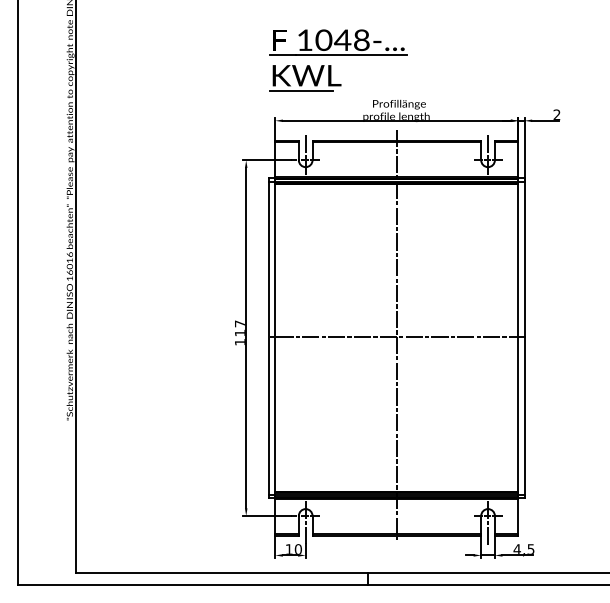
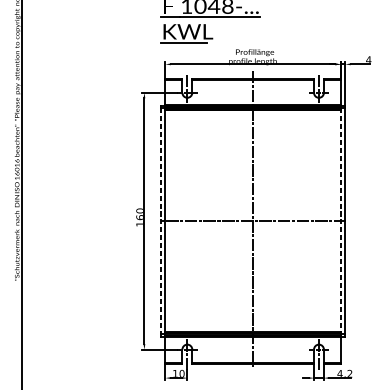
text: (556, 114) -> (368, 59), 2 -> 4
text: (239, 328) -> (139, 214), 117 -> 160
line: (269, 338) -> (161, 221), solid -> dashed
line: (518, 338) -> (340, 221), solid -> dashed
text: (530, 549) -> (349, 373), 4,5 -> 4,2

